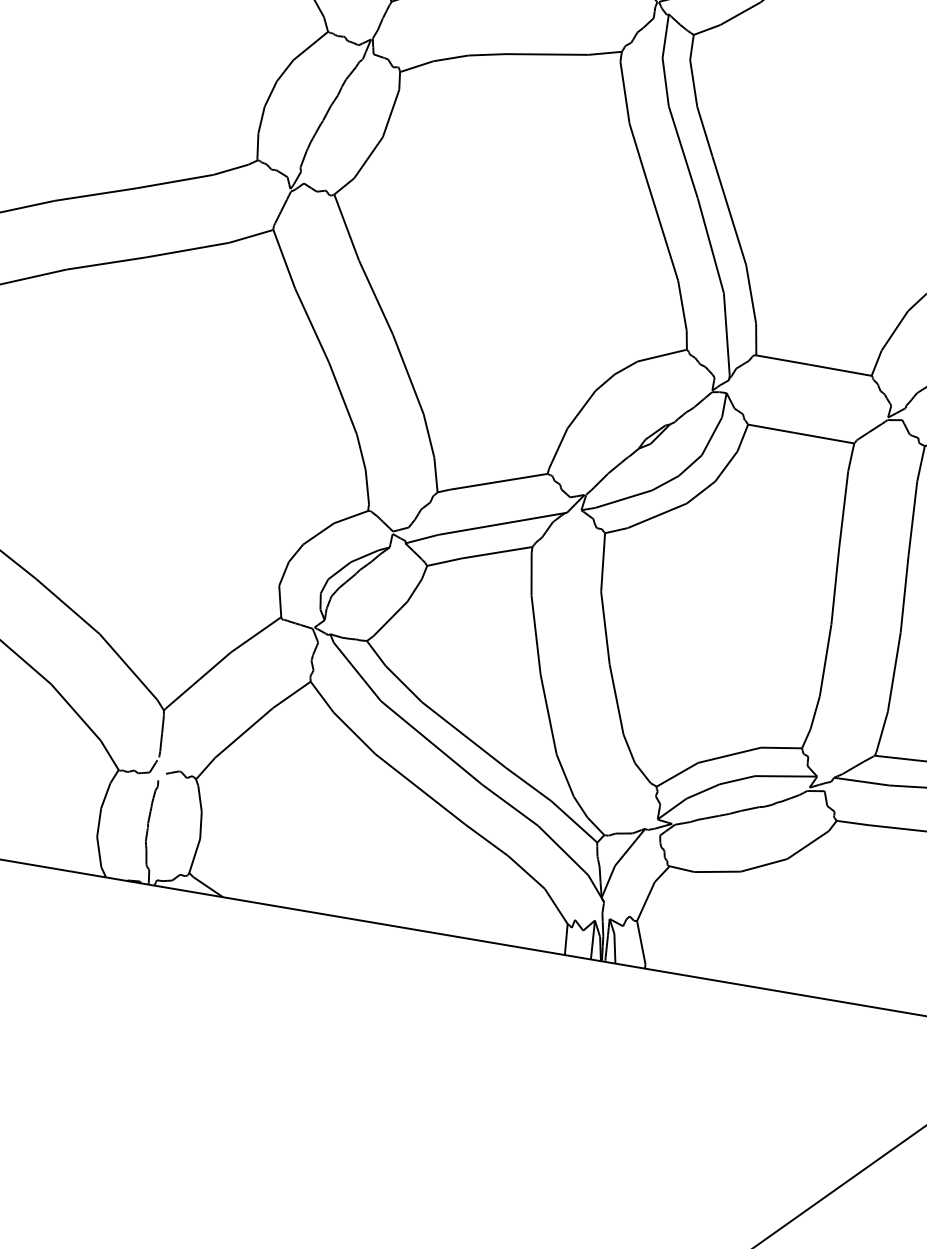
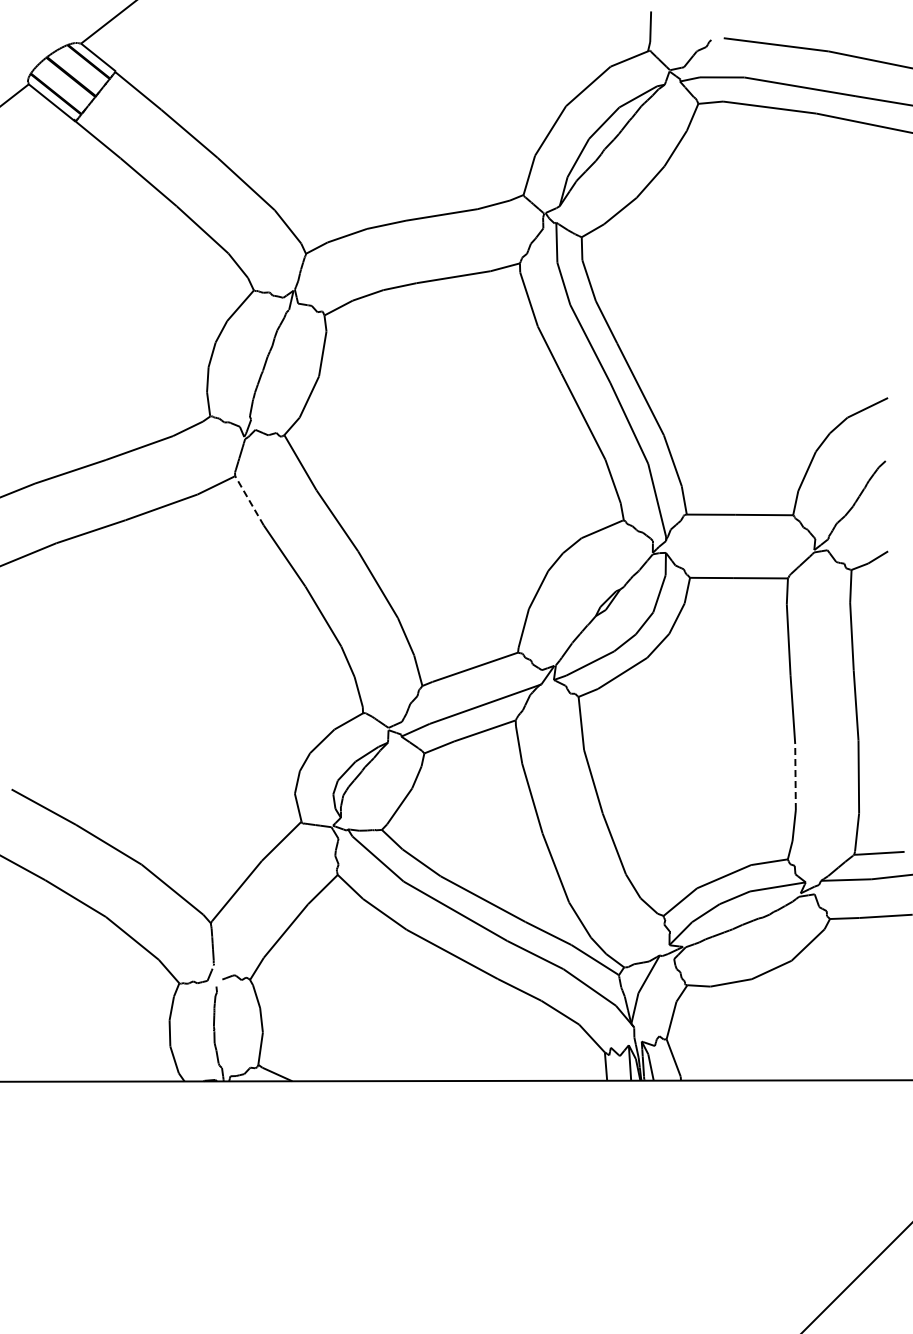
line: (284, 258) -> (249, 500), solid -> dashed
line: (825, 659) -> (795, 776), solid -> dashed

